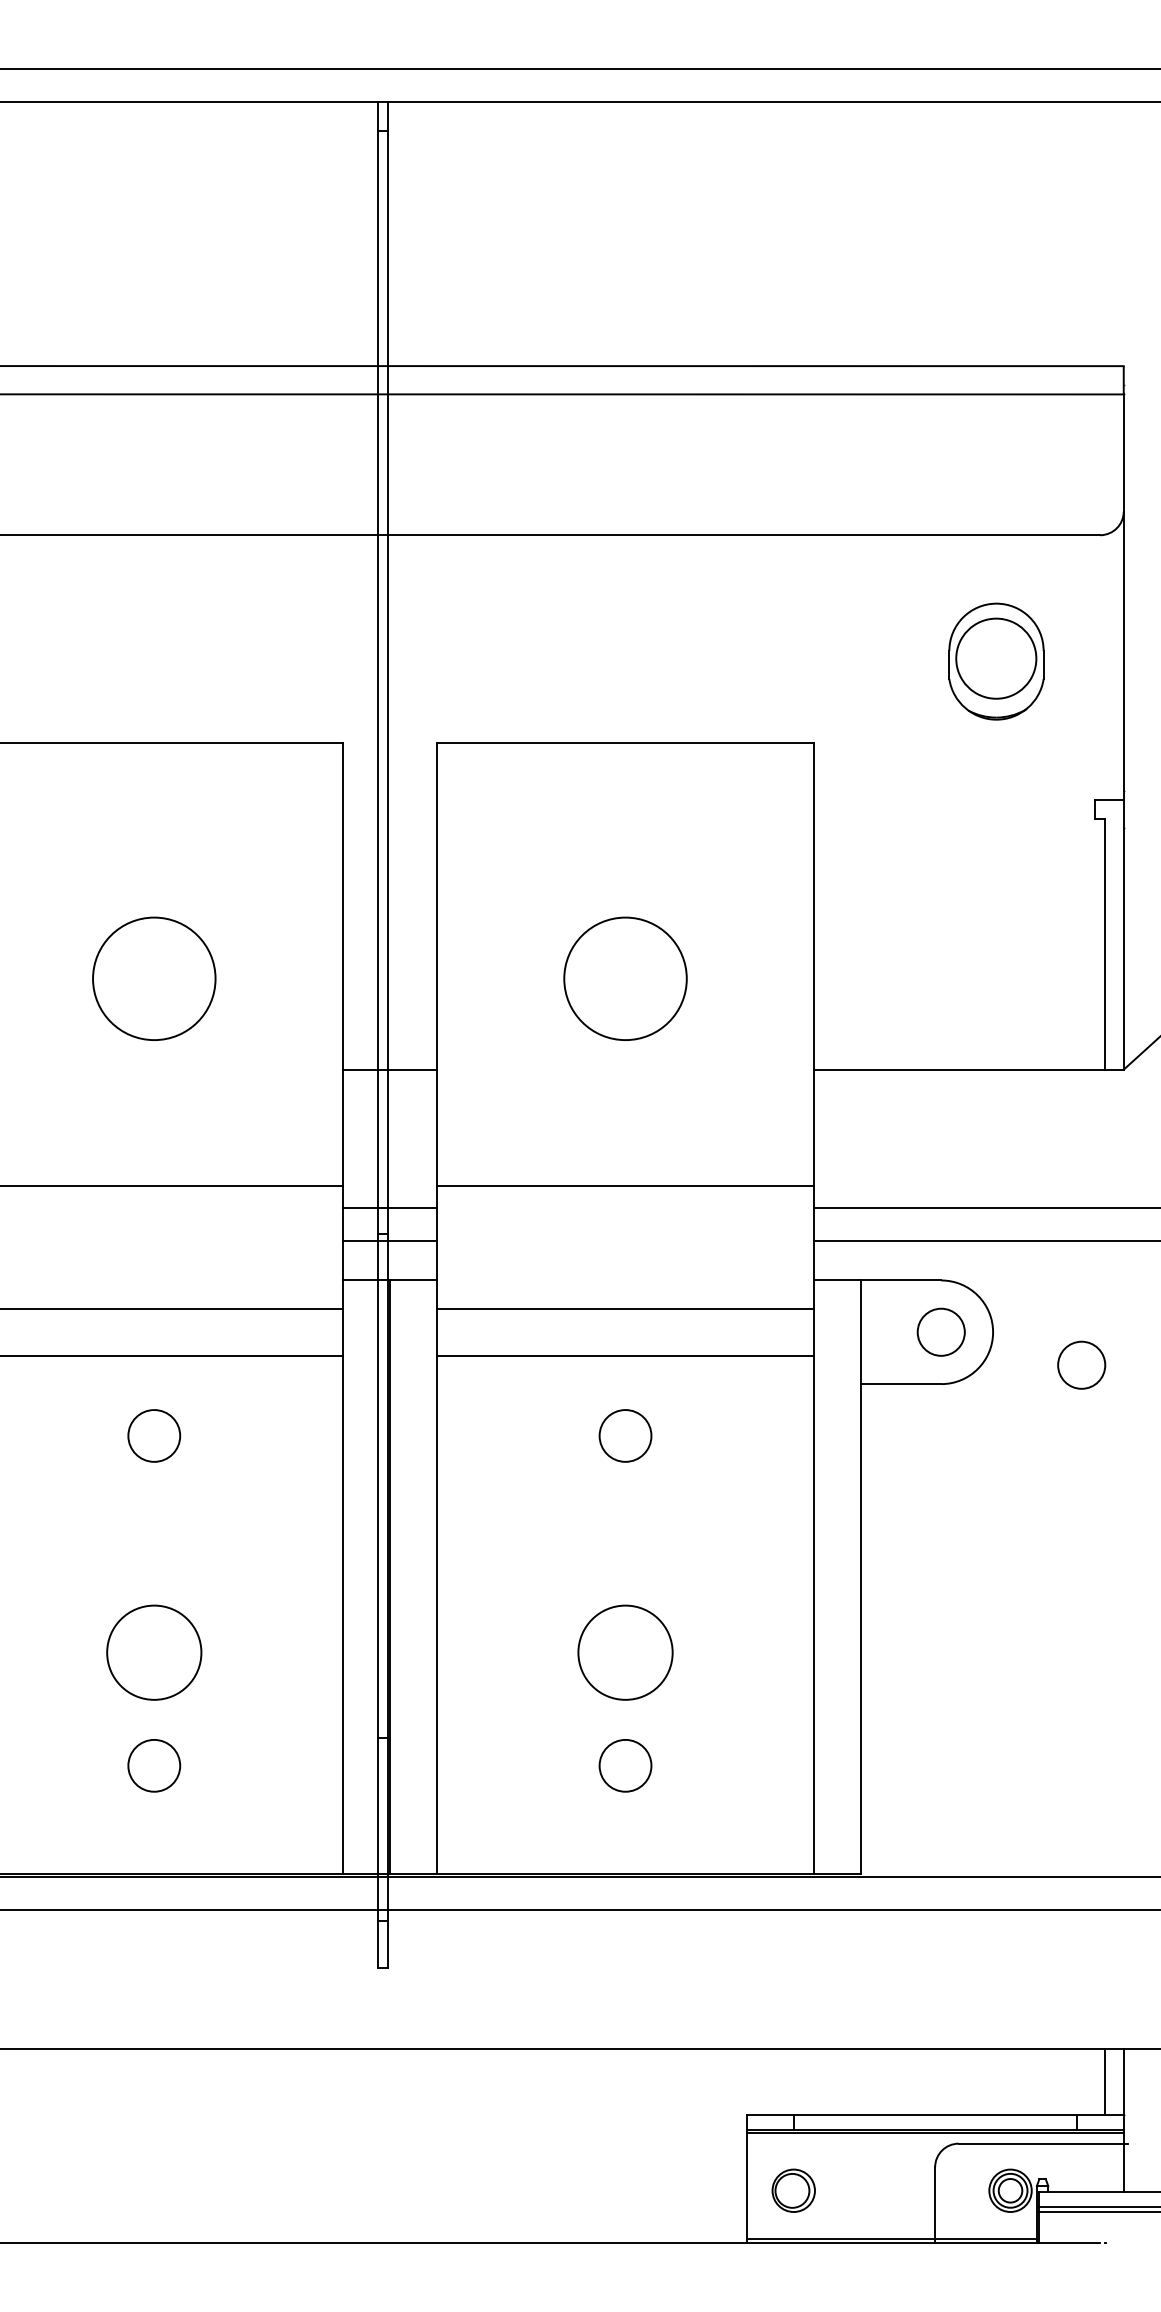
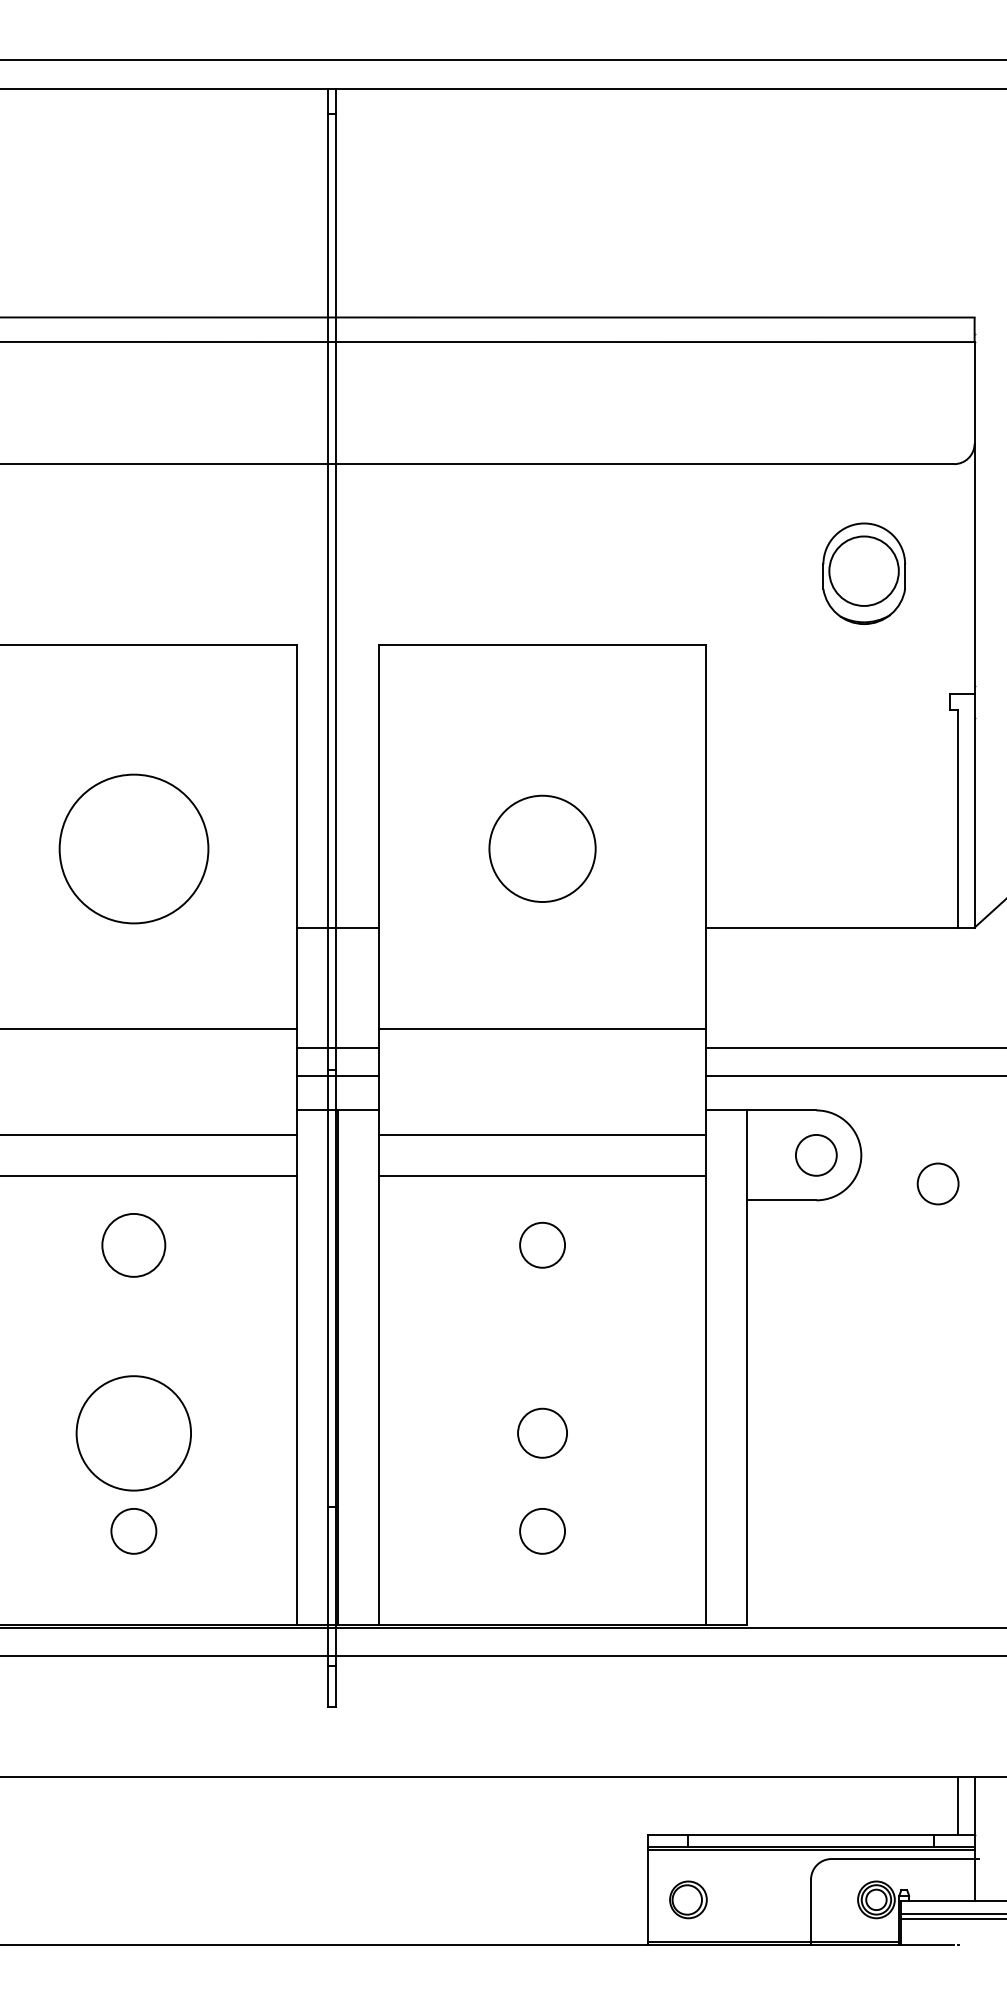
circle: (153, 978) -> (133, 848), size x1.4
circle: (153, 1435) -> (133, 1244), size x1.4
circle: (153, 1651) -> (133, 1432), size x1.4
circle: (625, 1652) -> (542, 1433), size x0.6

